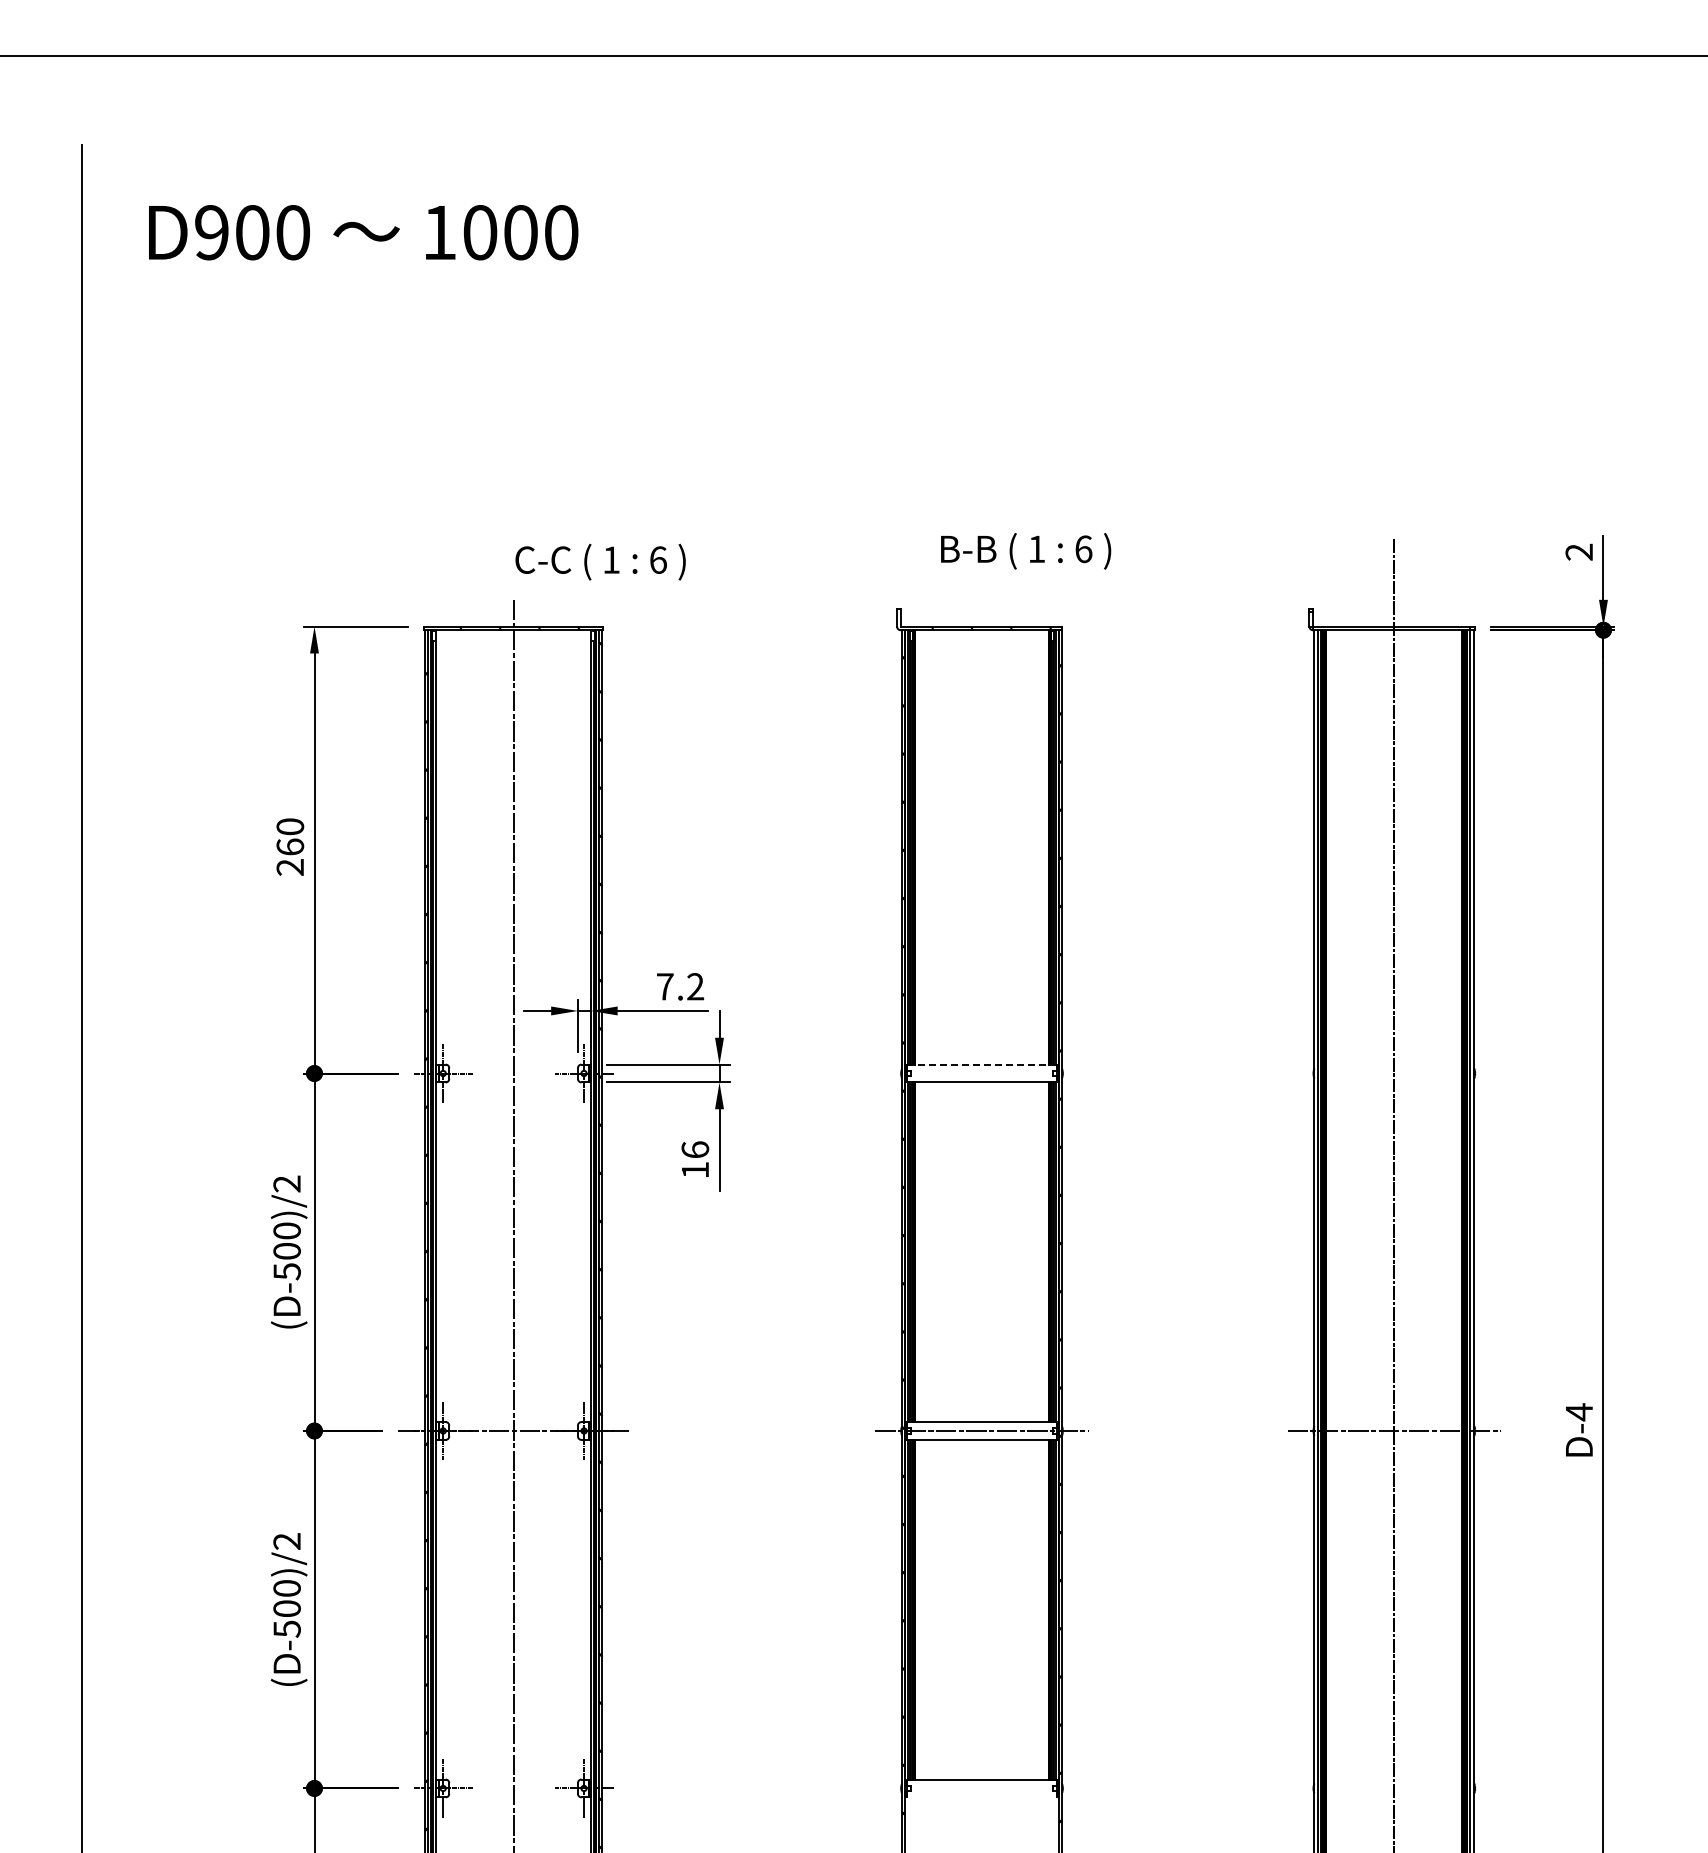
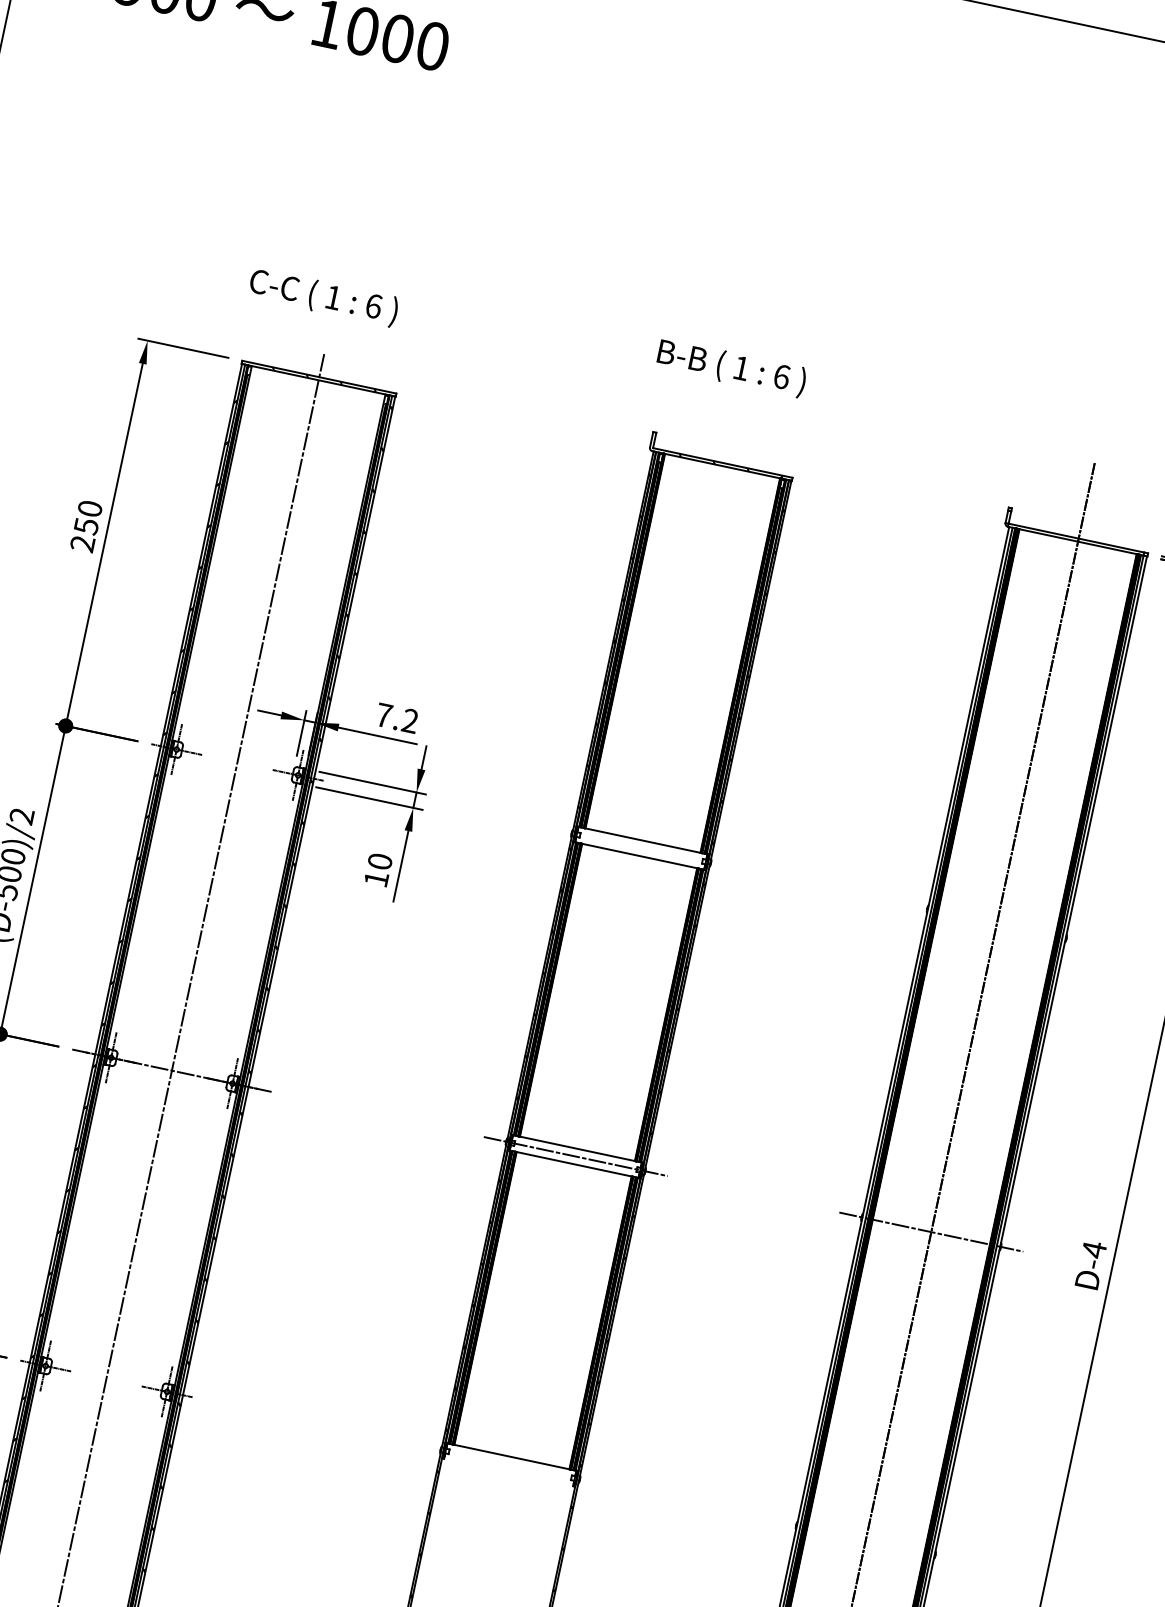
text: (1026, 551) -> (732, 368), moved
text: (600, 561) -> (323, 296), moved
text: (290, 846) -> (86, 525), 260 -> 250
line: (982, 1064) -> (643, 840), dashed -> solid
text: (695, 1149) -> (380, 861), 16 -> 10

